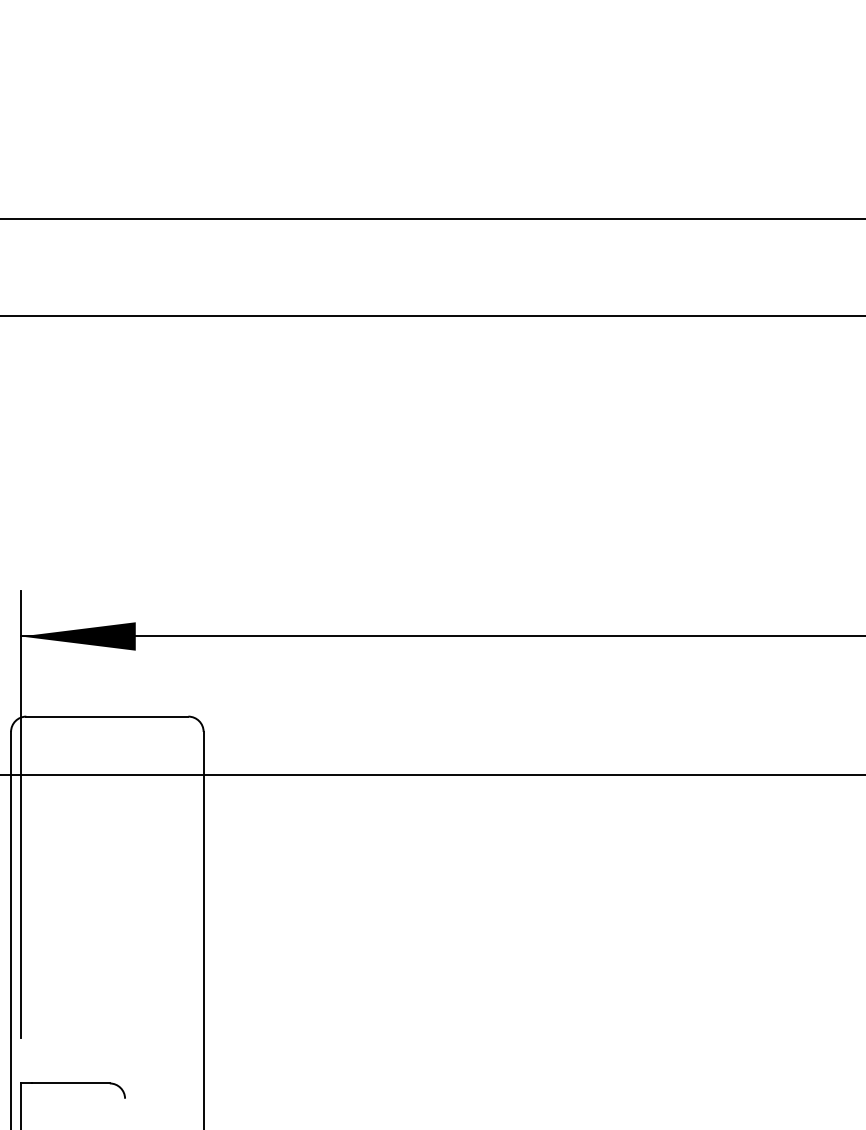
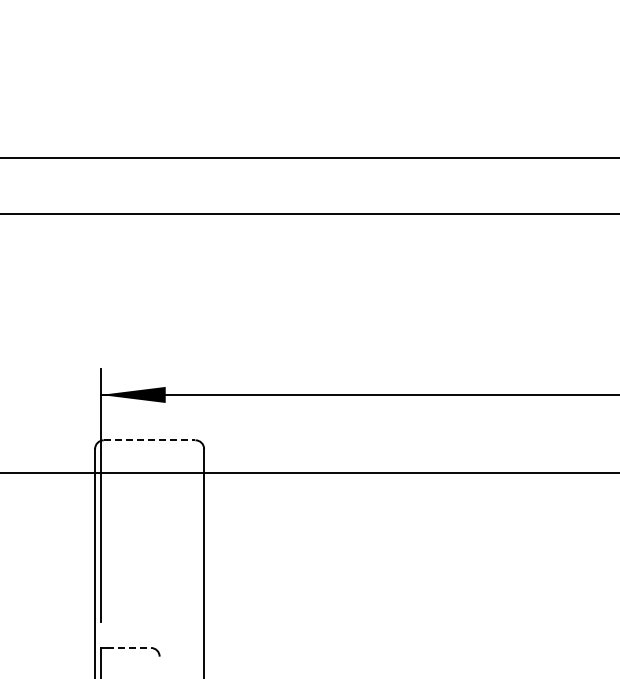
line: (107, 716) -> (149, 440), solid -> dashed
line: (71, 1082) -> (129, 647), solid -> dashed

